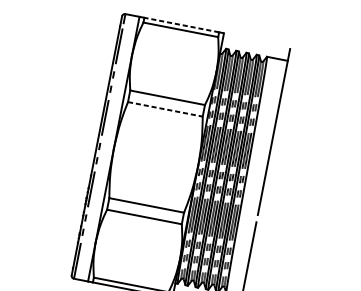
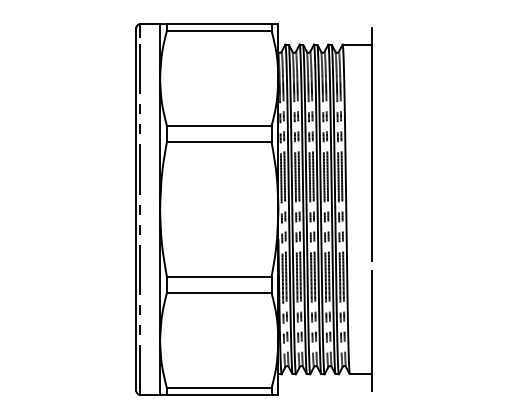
line: (181, 25) -> (218, 24), dashed -> solid
line: (165, 109) -> (219, 142), dashed -> solid

